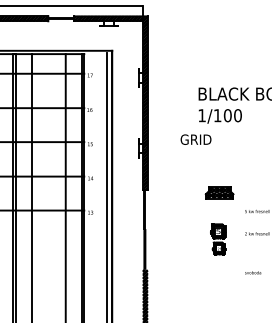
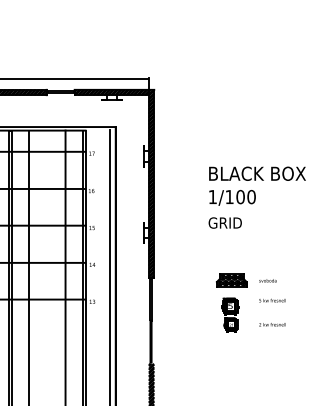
text: (195, 139) -> (224, 222), moved
part: (218, 239) -> (230, 314), moved
text: (252, 272) -> (267, 280), moved

